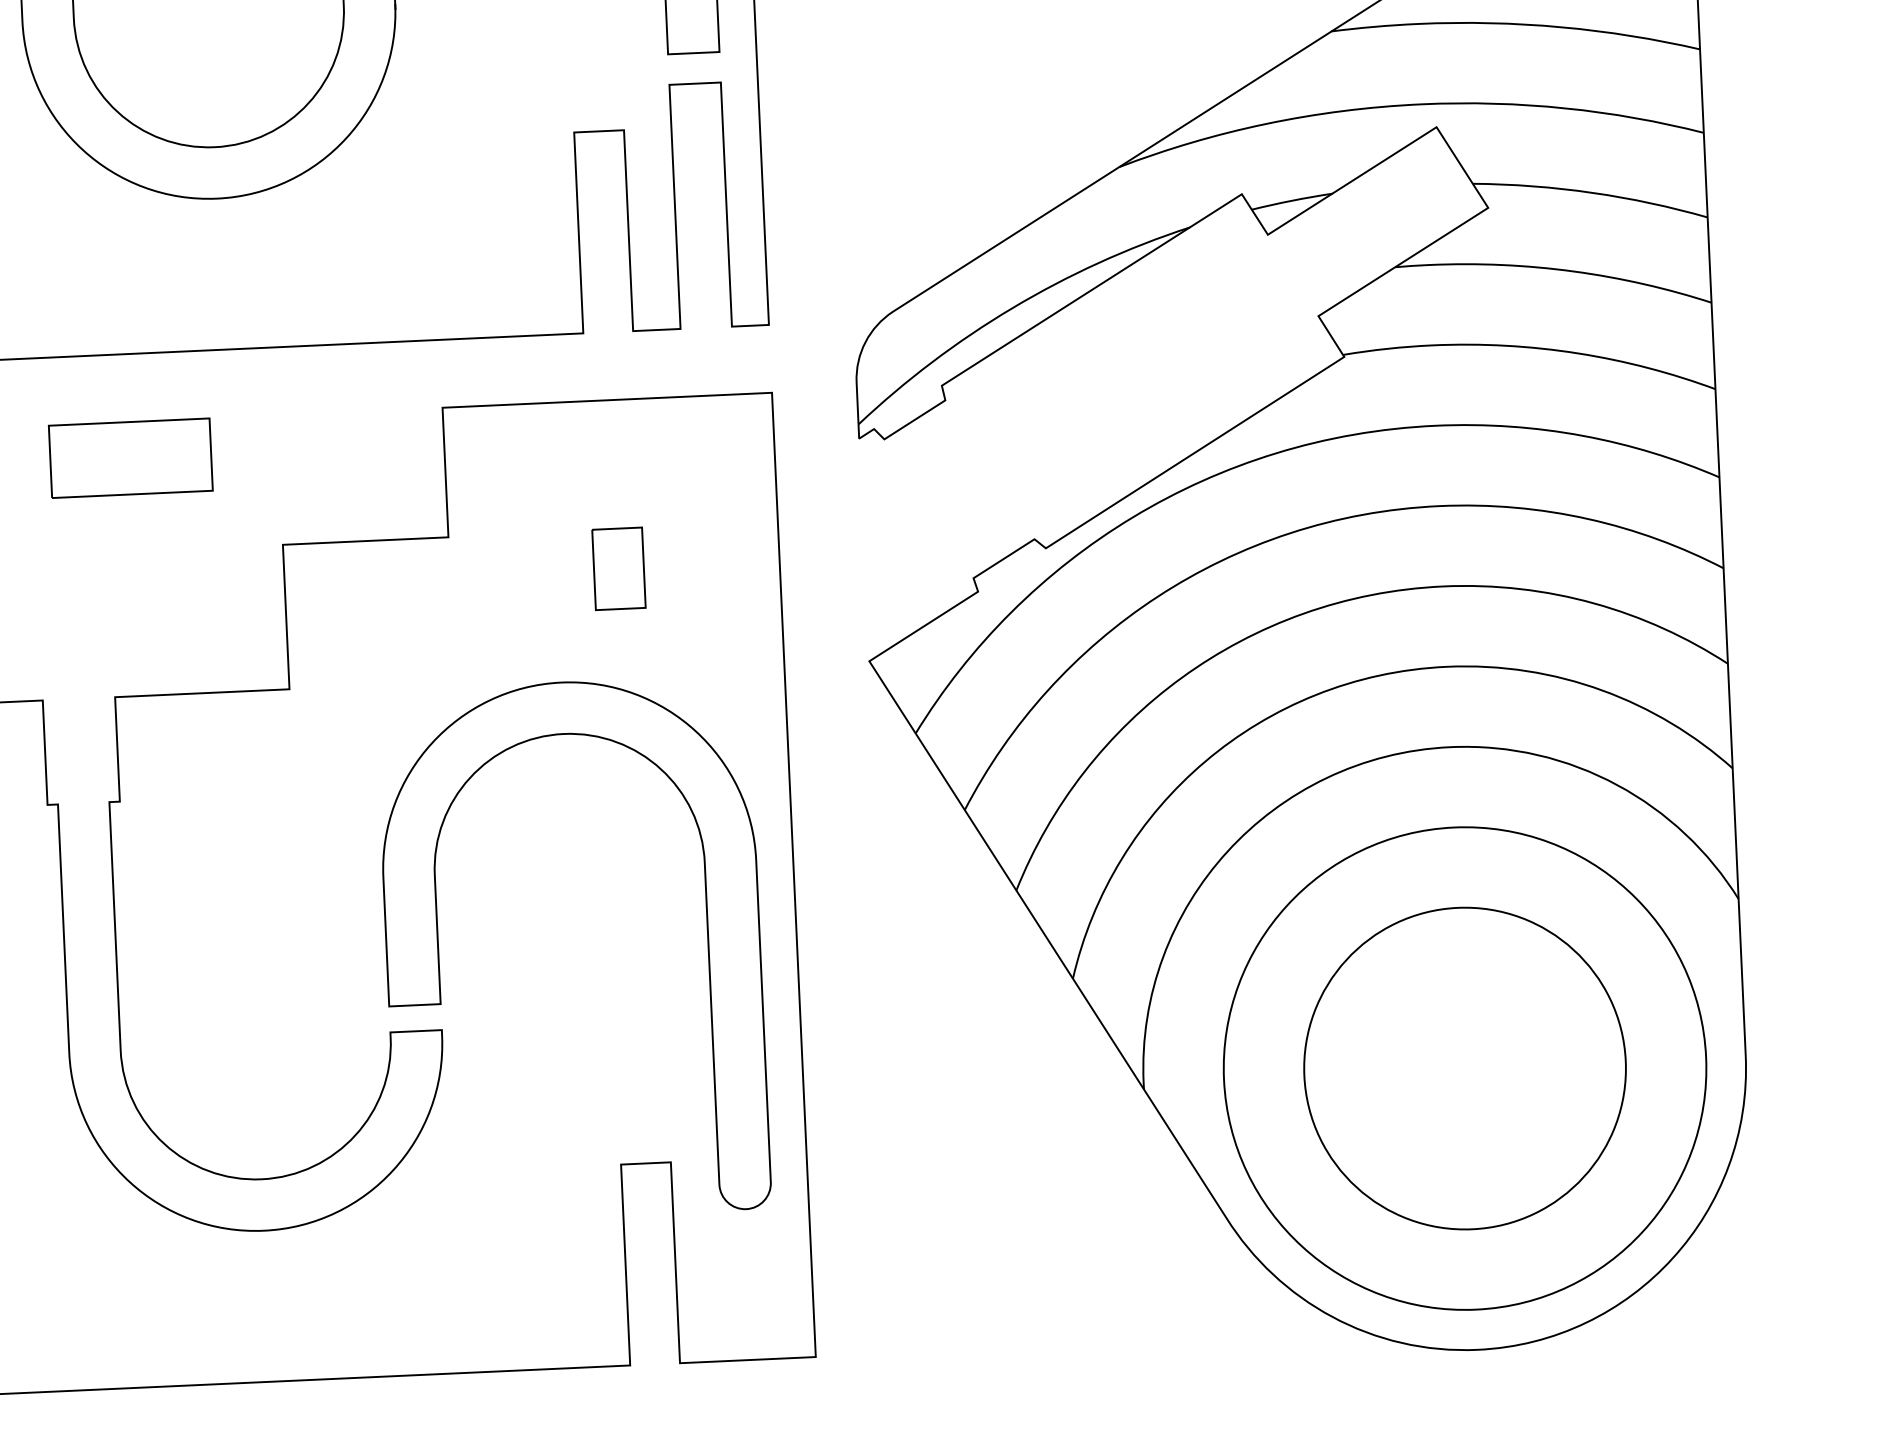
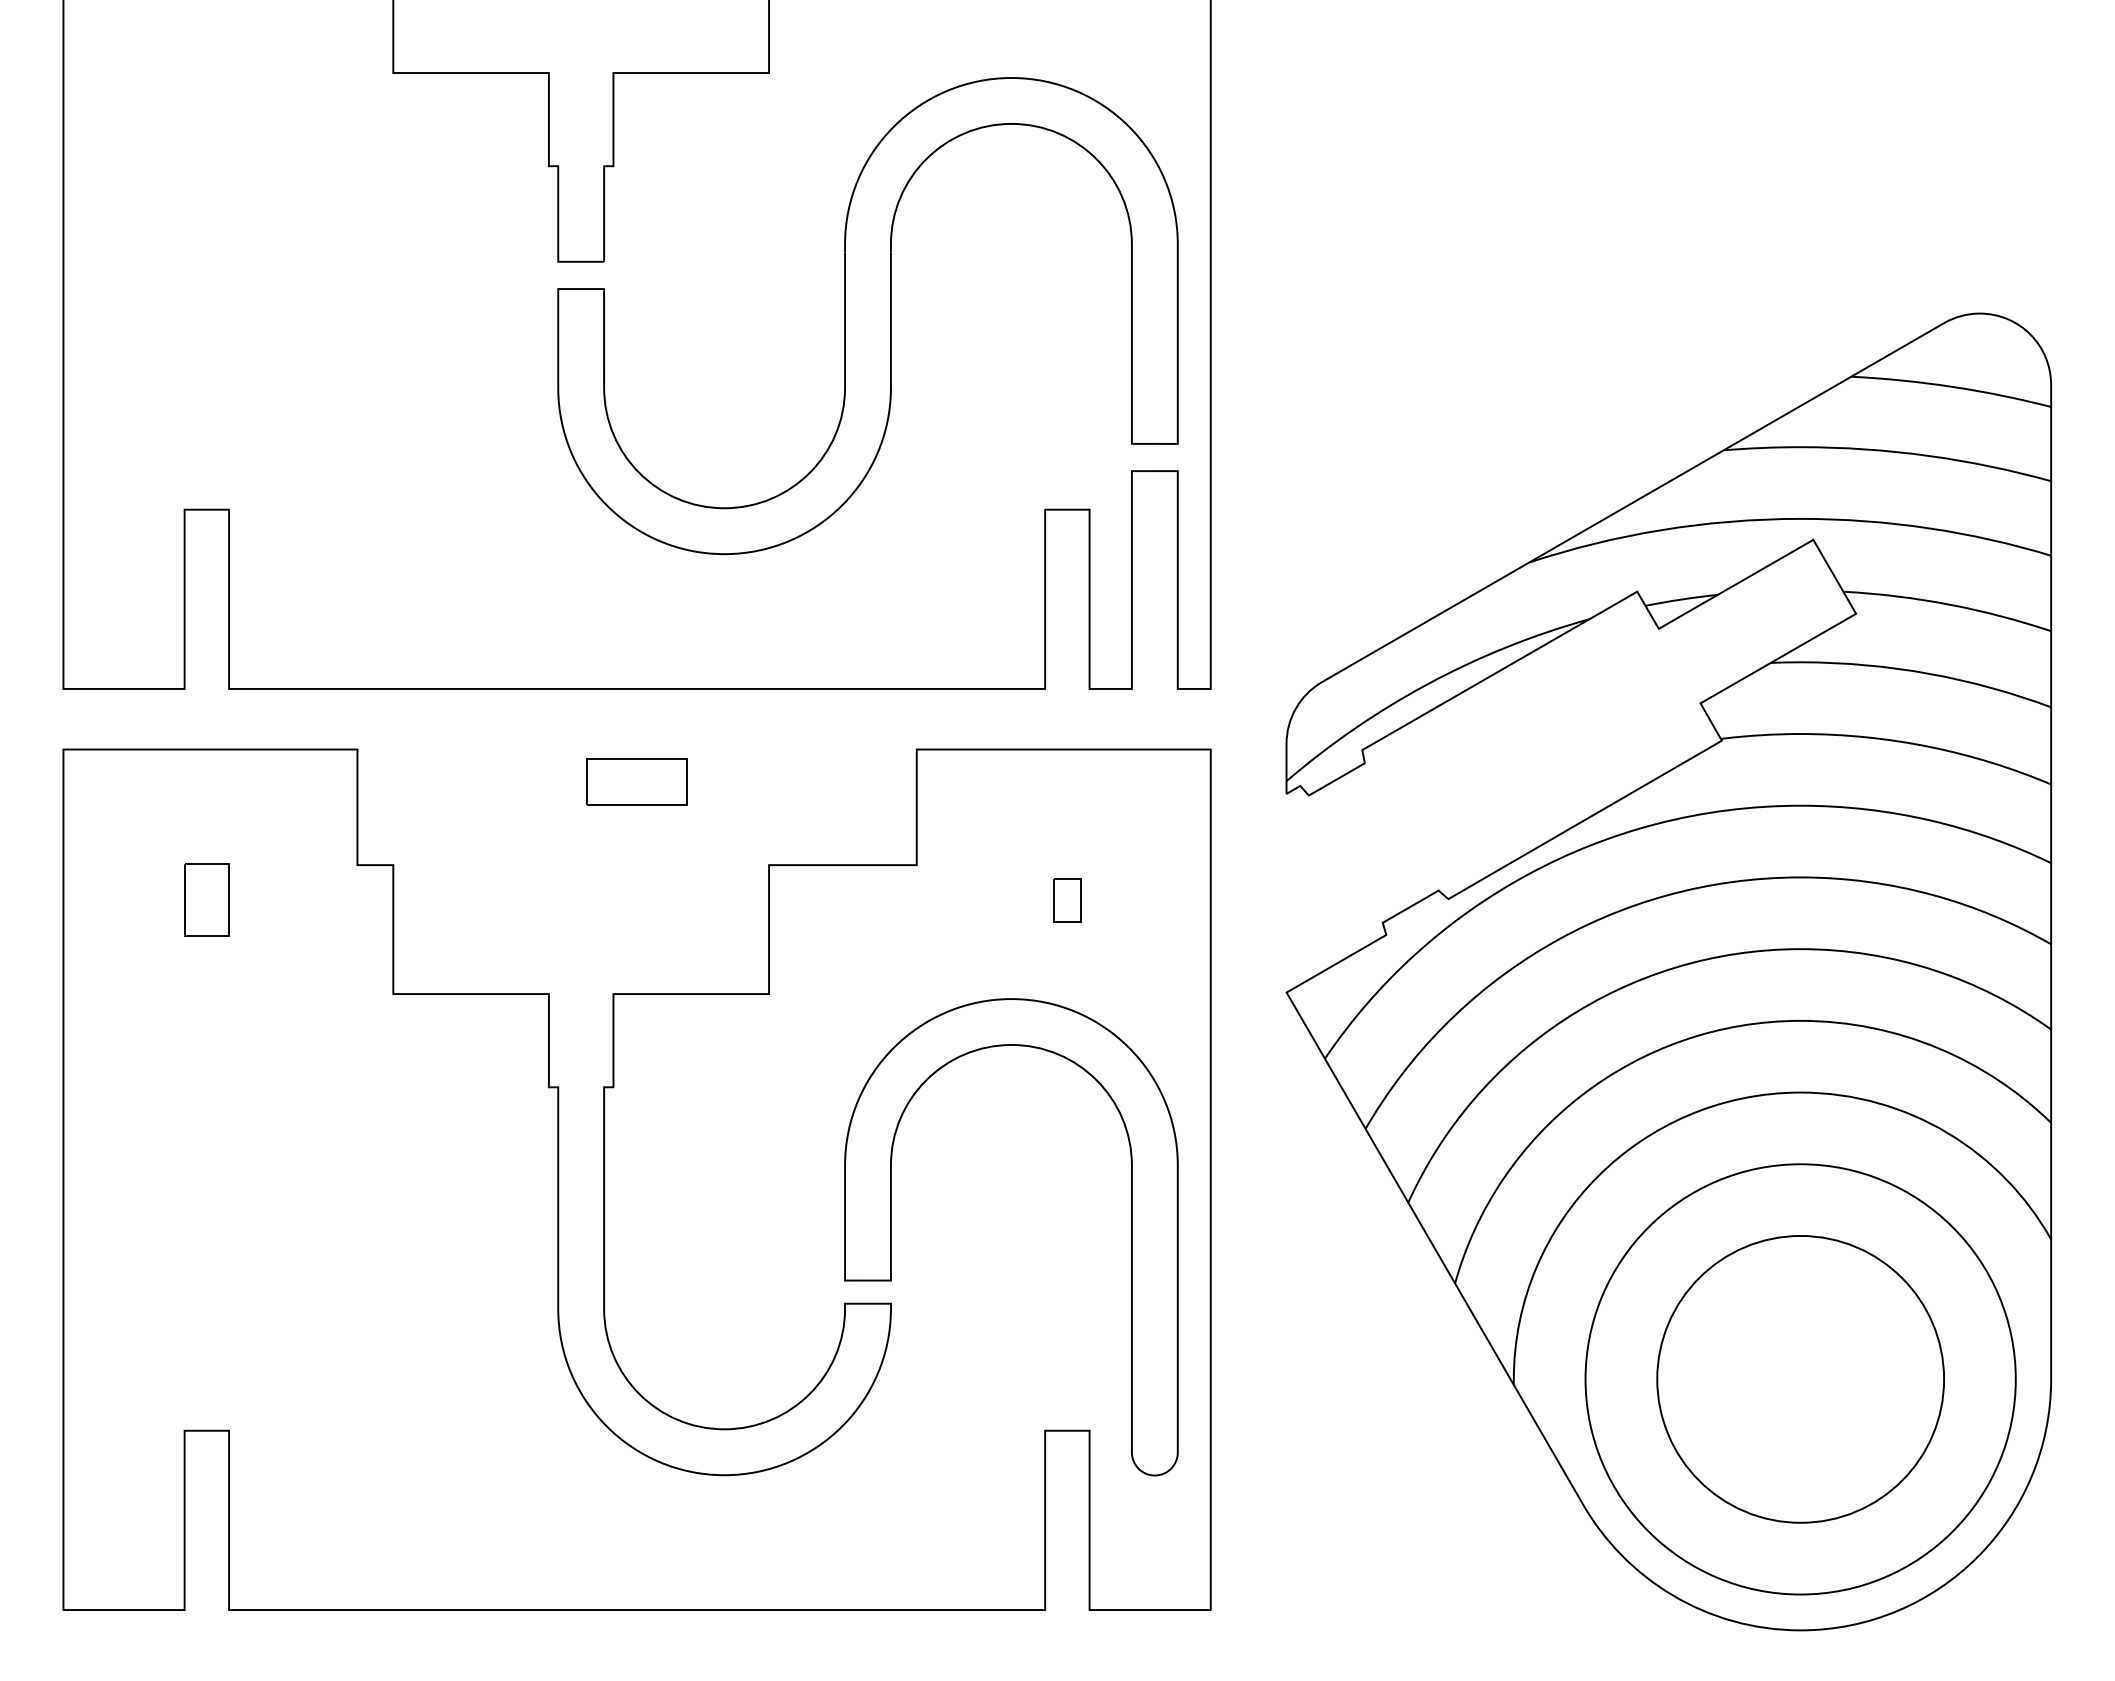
part: (130, 457) -> (636, 781), size x0.7
part: (619, 568) -> (1067, 899), size x0.6

